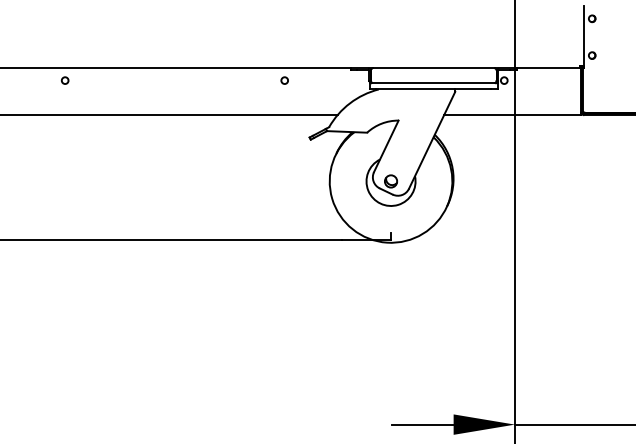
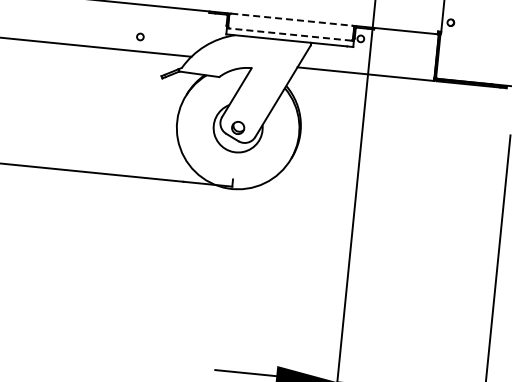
line: (433, 68) -> (291, 19), solid -> dashed
circle: (284, 80) -> (140, 36), moved
line: (433, 83) -> (290, 34), solid -> dashed

